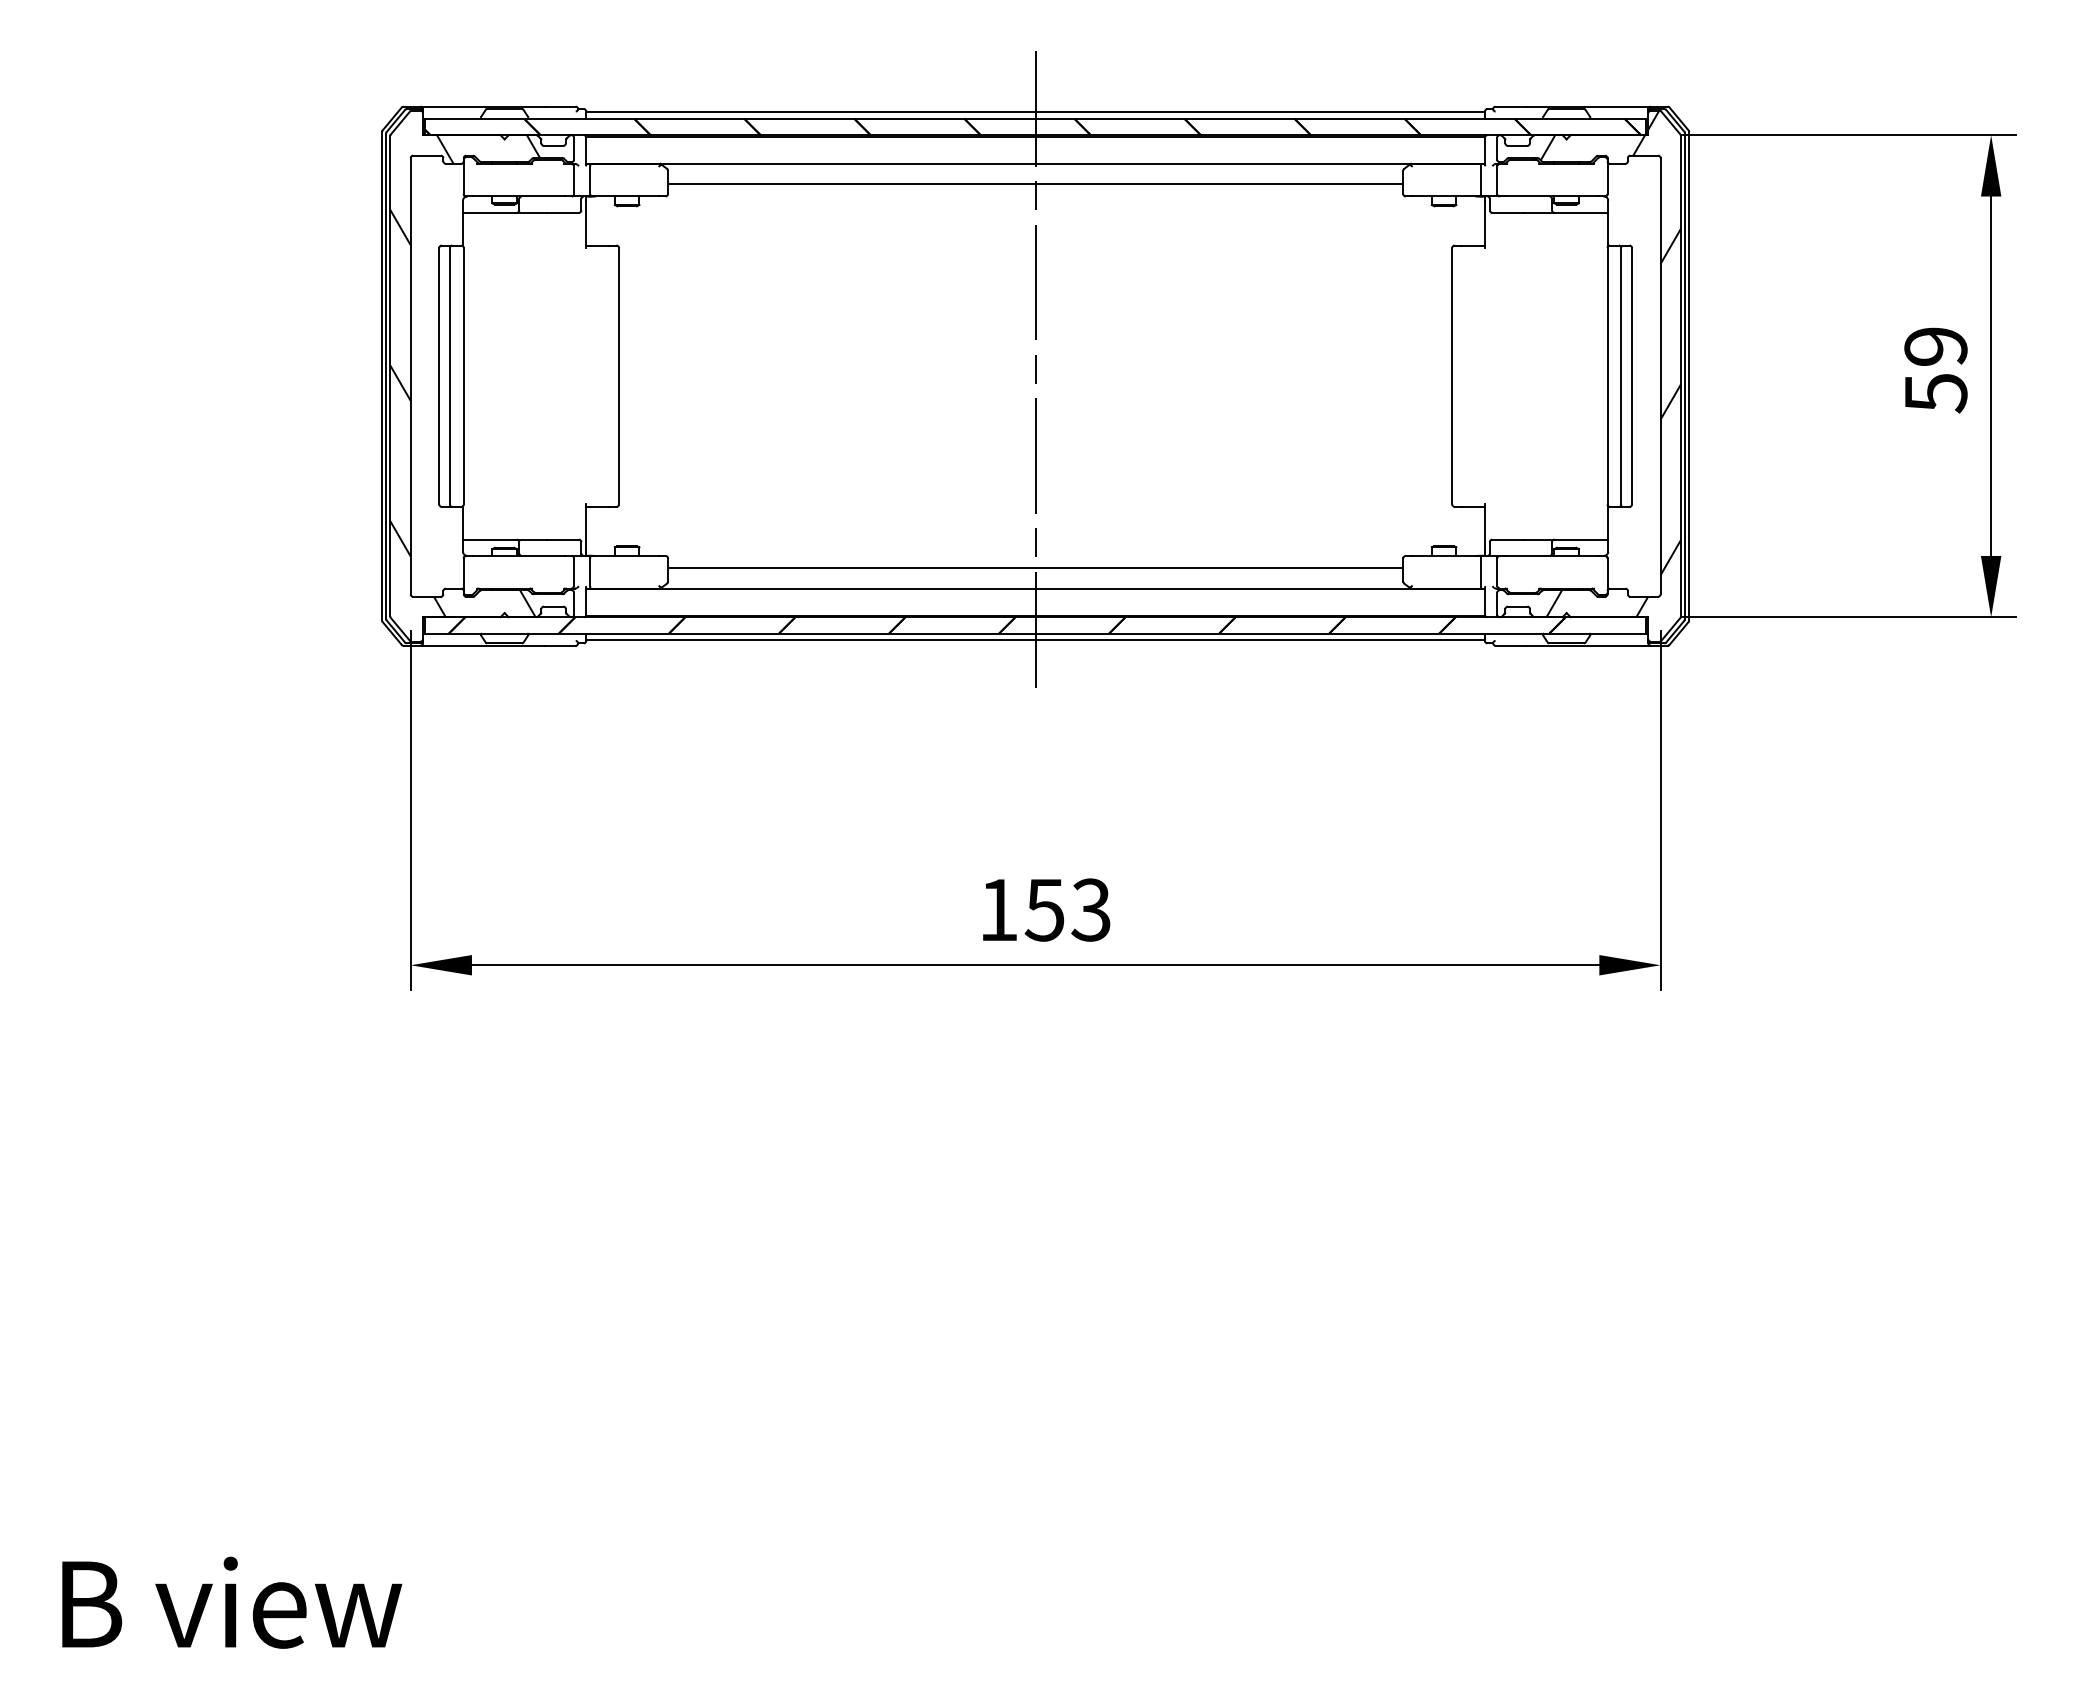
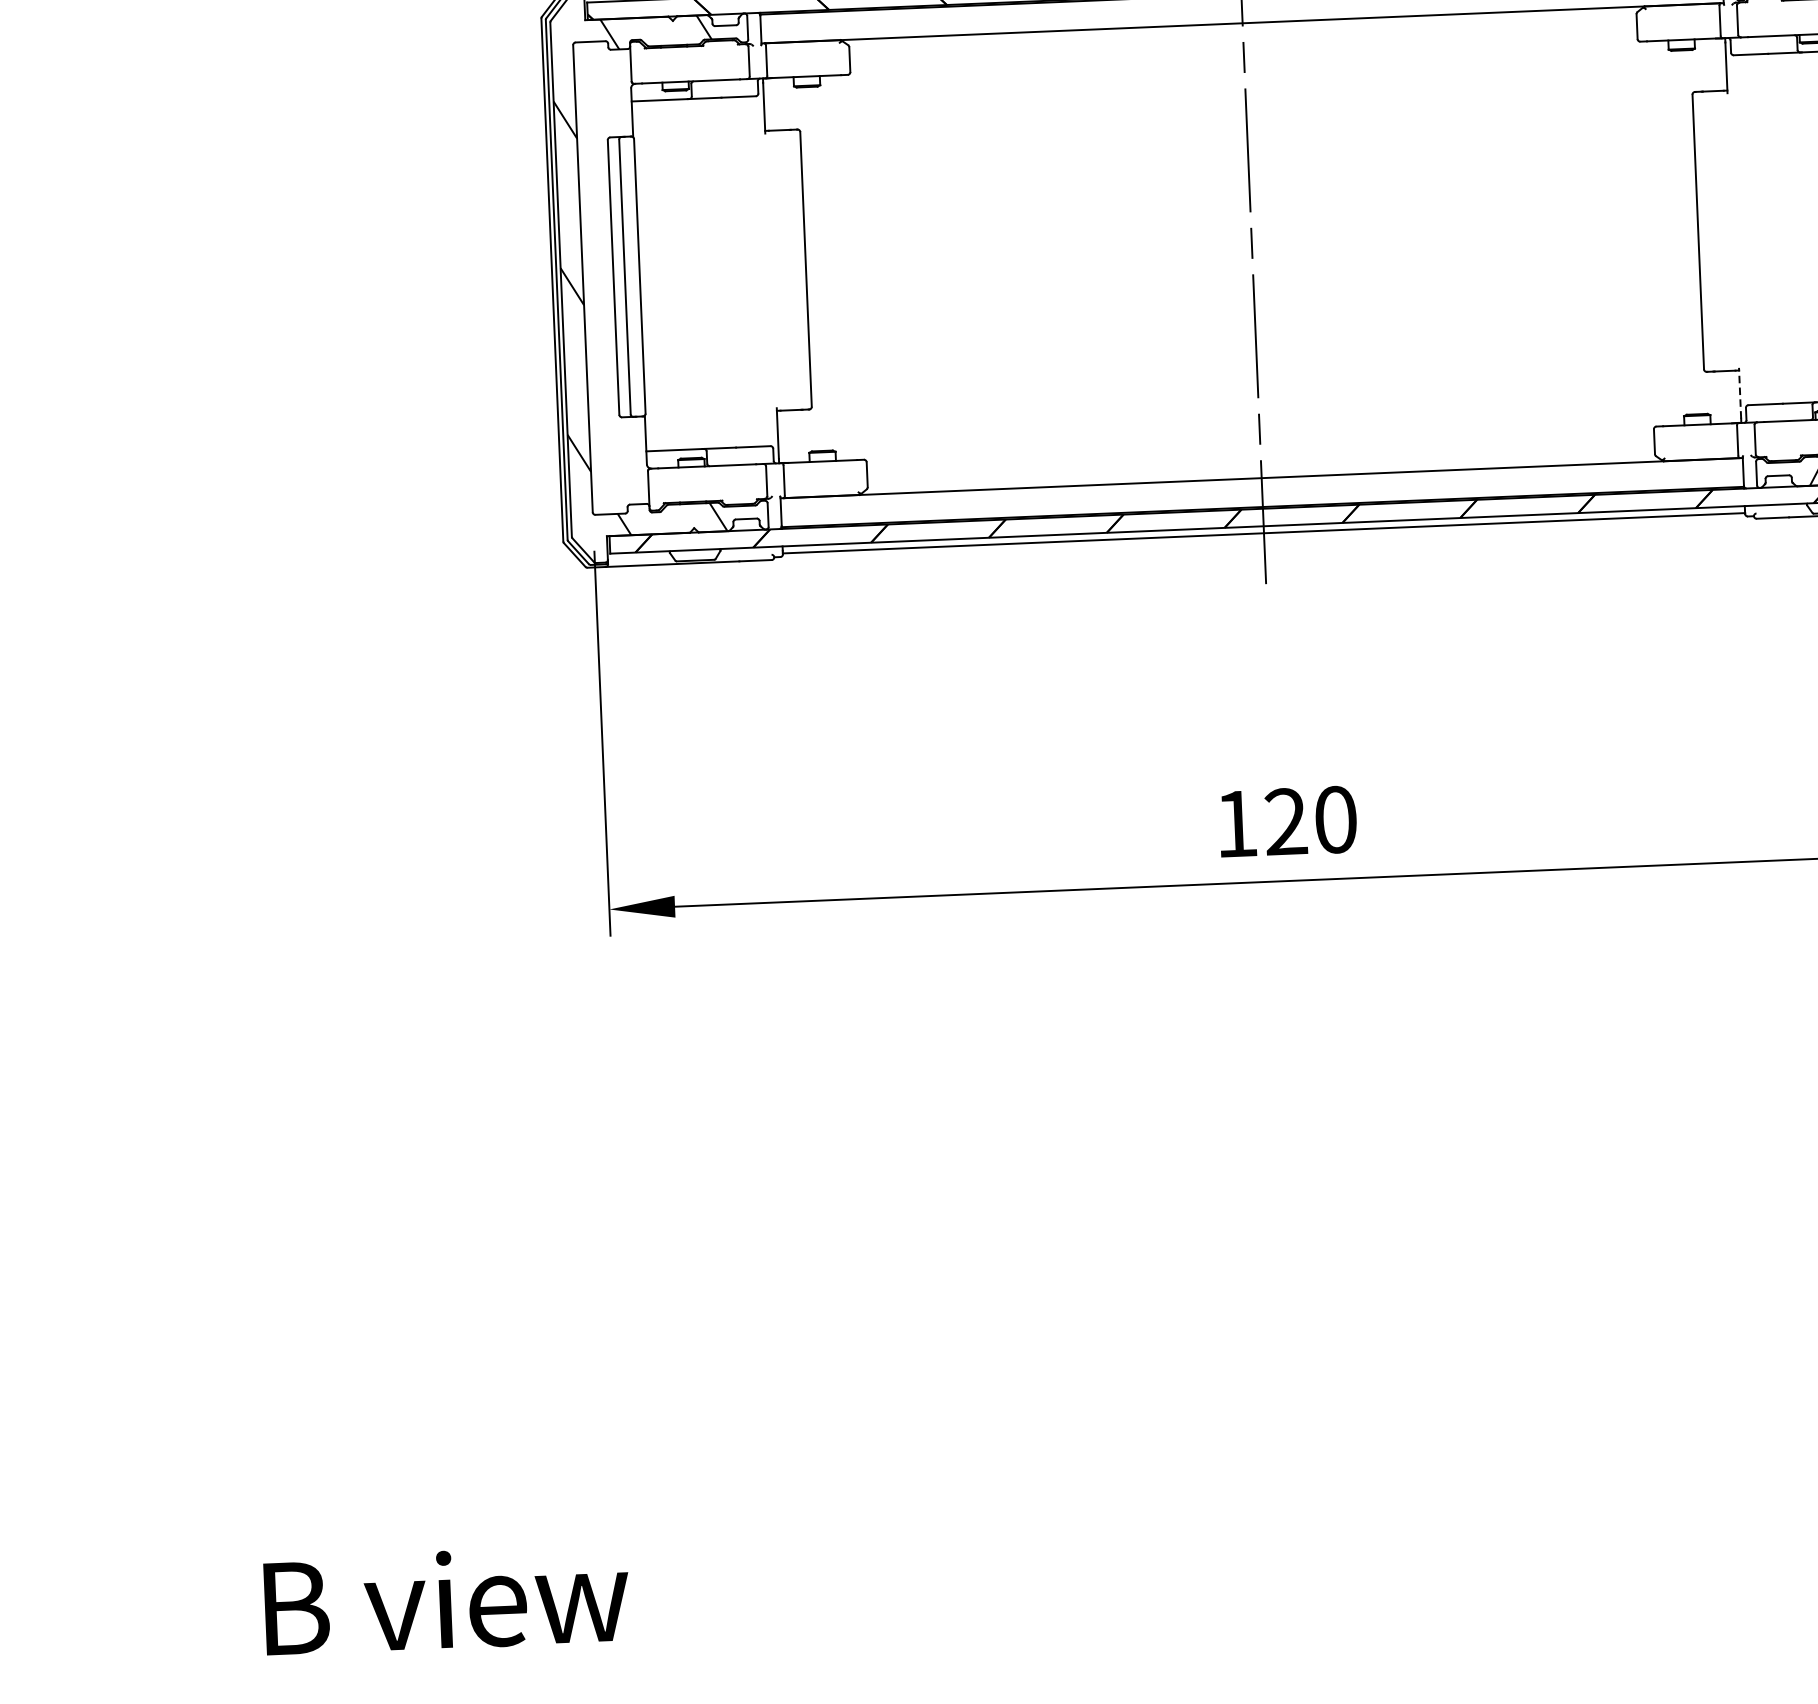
line: (1035, 184) -> (1243, 45), removed
line: (1484, 528) -> (1739, 393), solid -> dashed
line: (1035, 568) -> (1260, 456), removed
text: (1067, 909) -> (1310, 820), 153 -> 120

